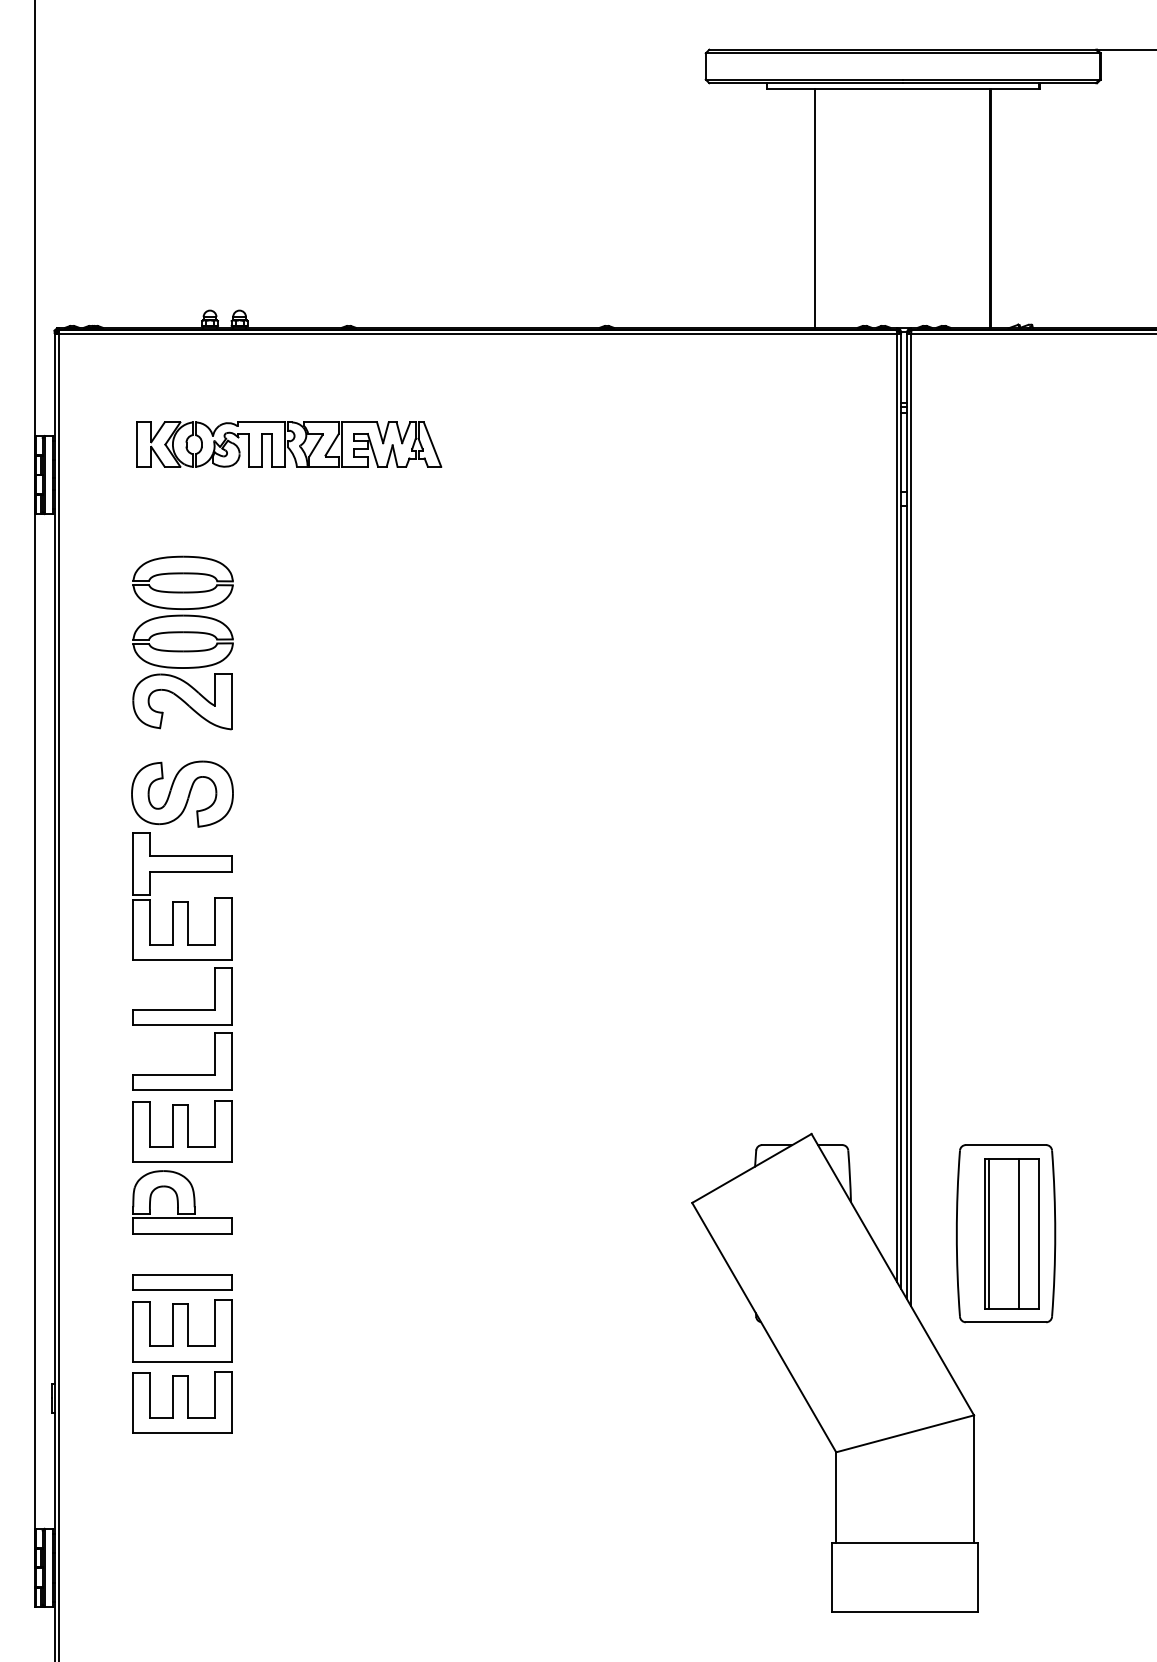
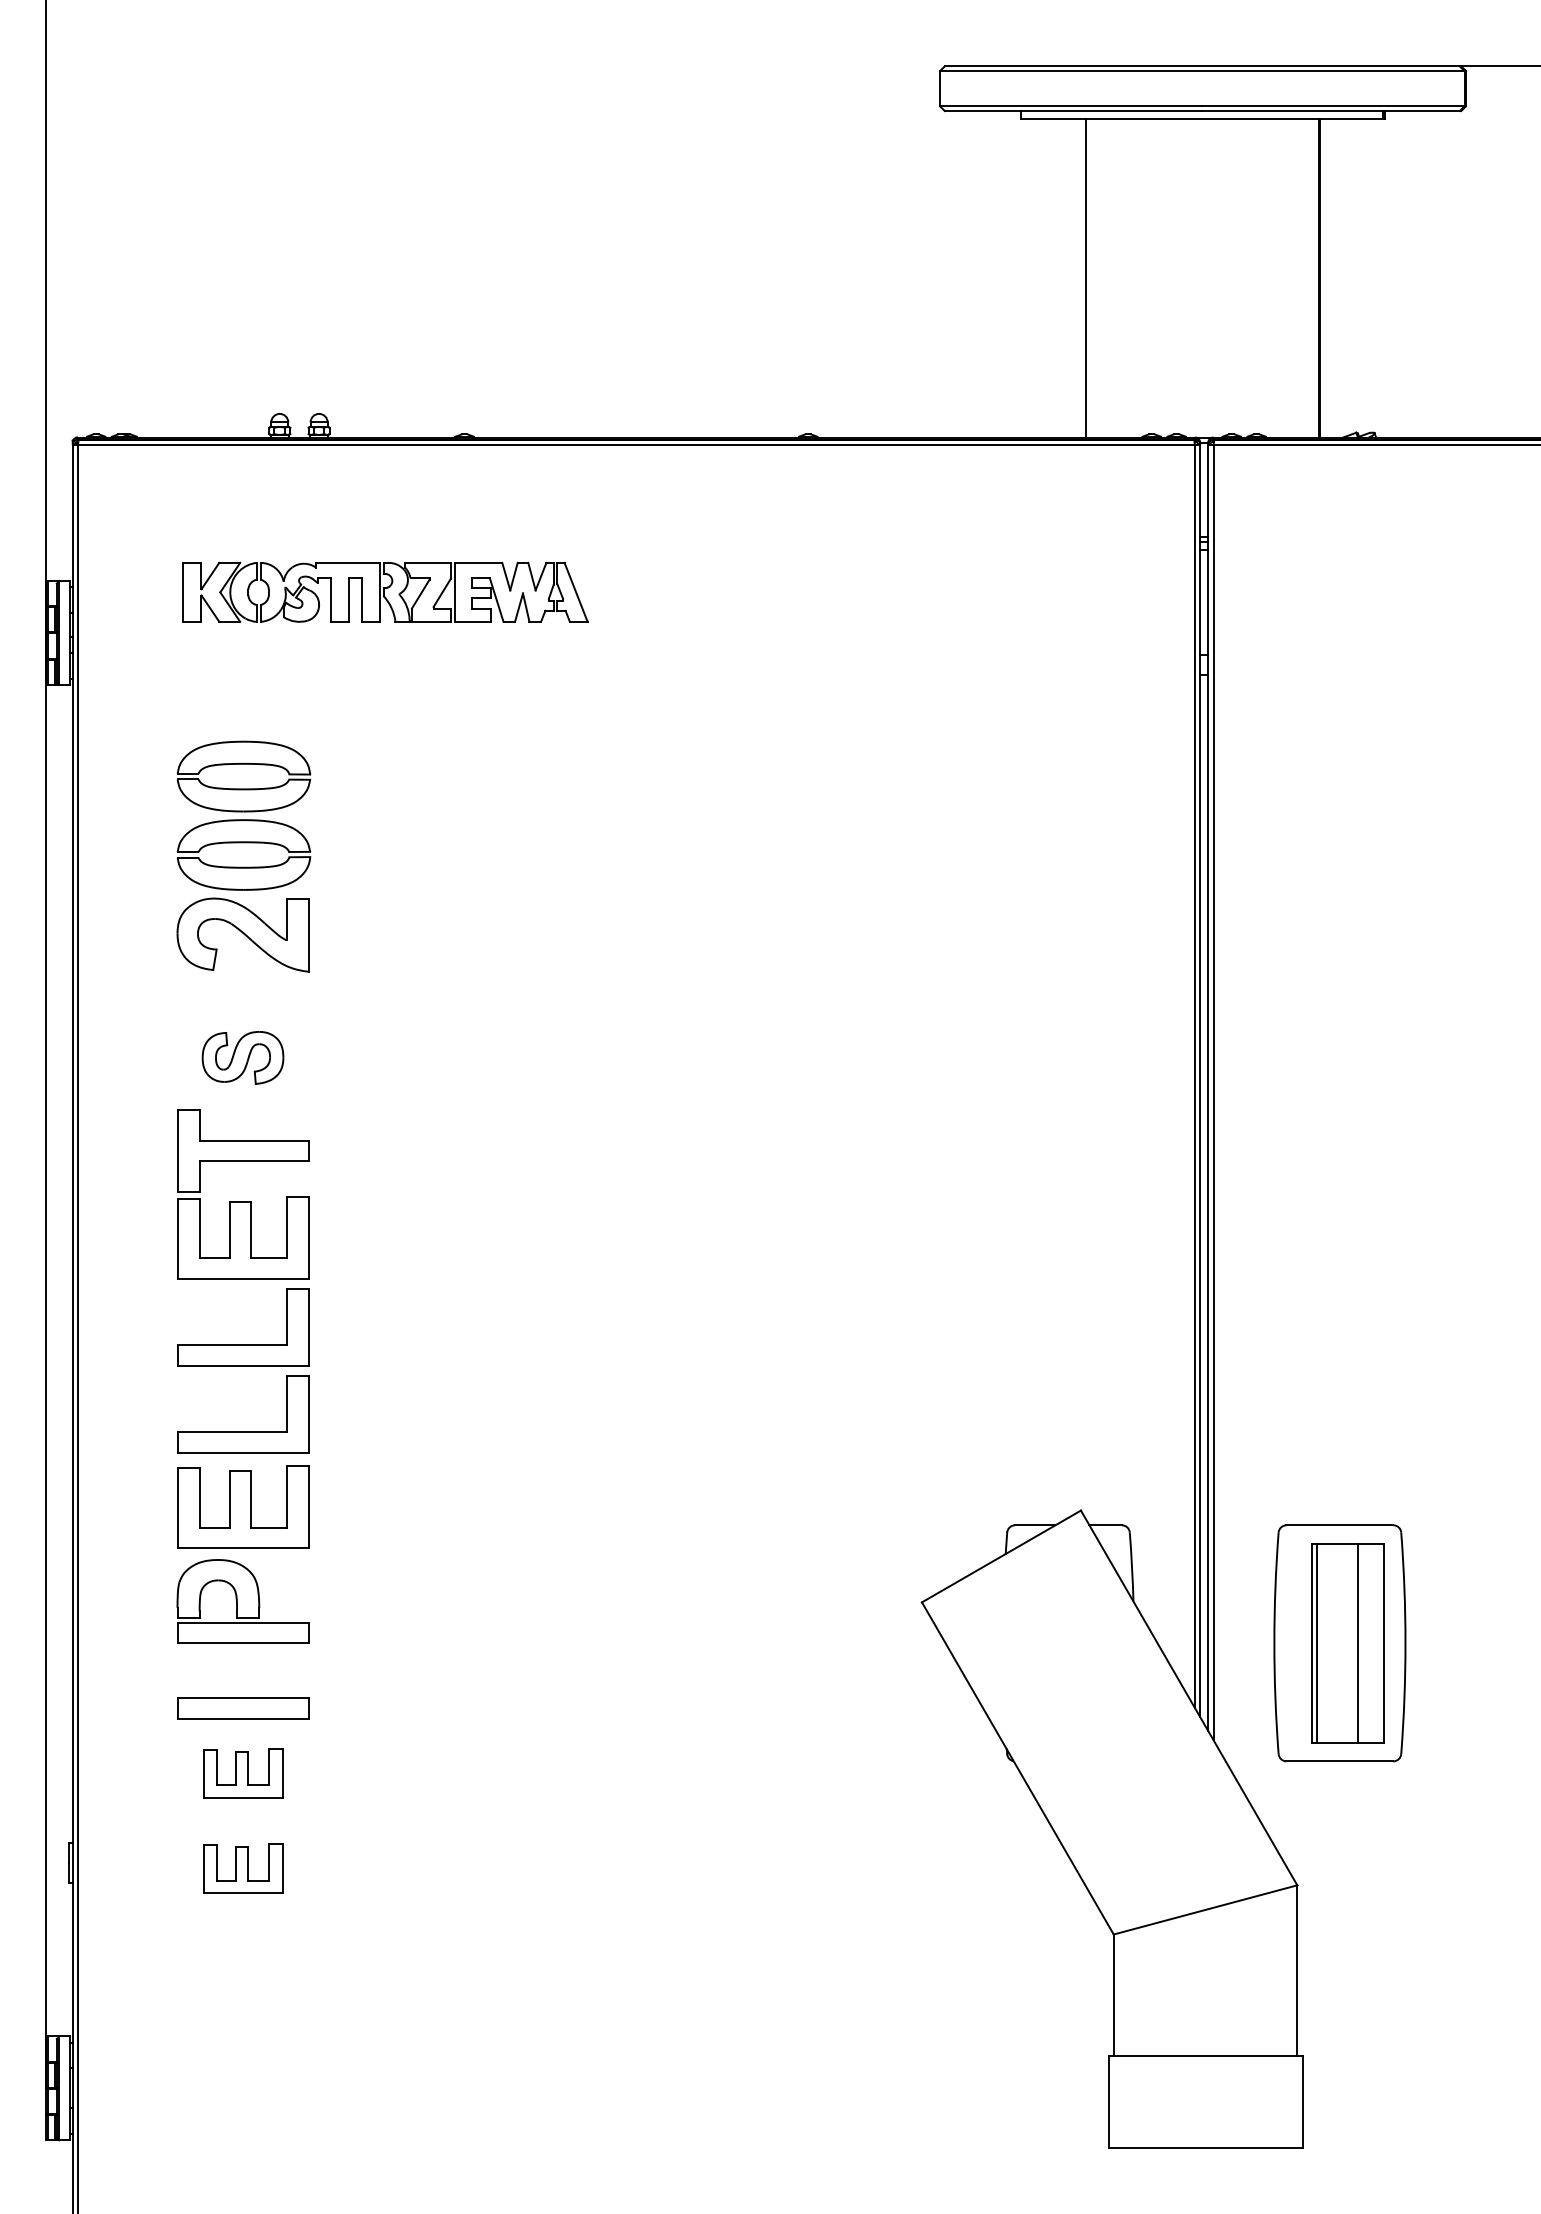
part: (182, 793) -> (242, 1057), size x0.6
part: (182, 1330) -> (243, 1772), size x0.6
part: (182, 1402) -> (243, 1868), size x0.6

